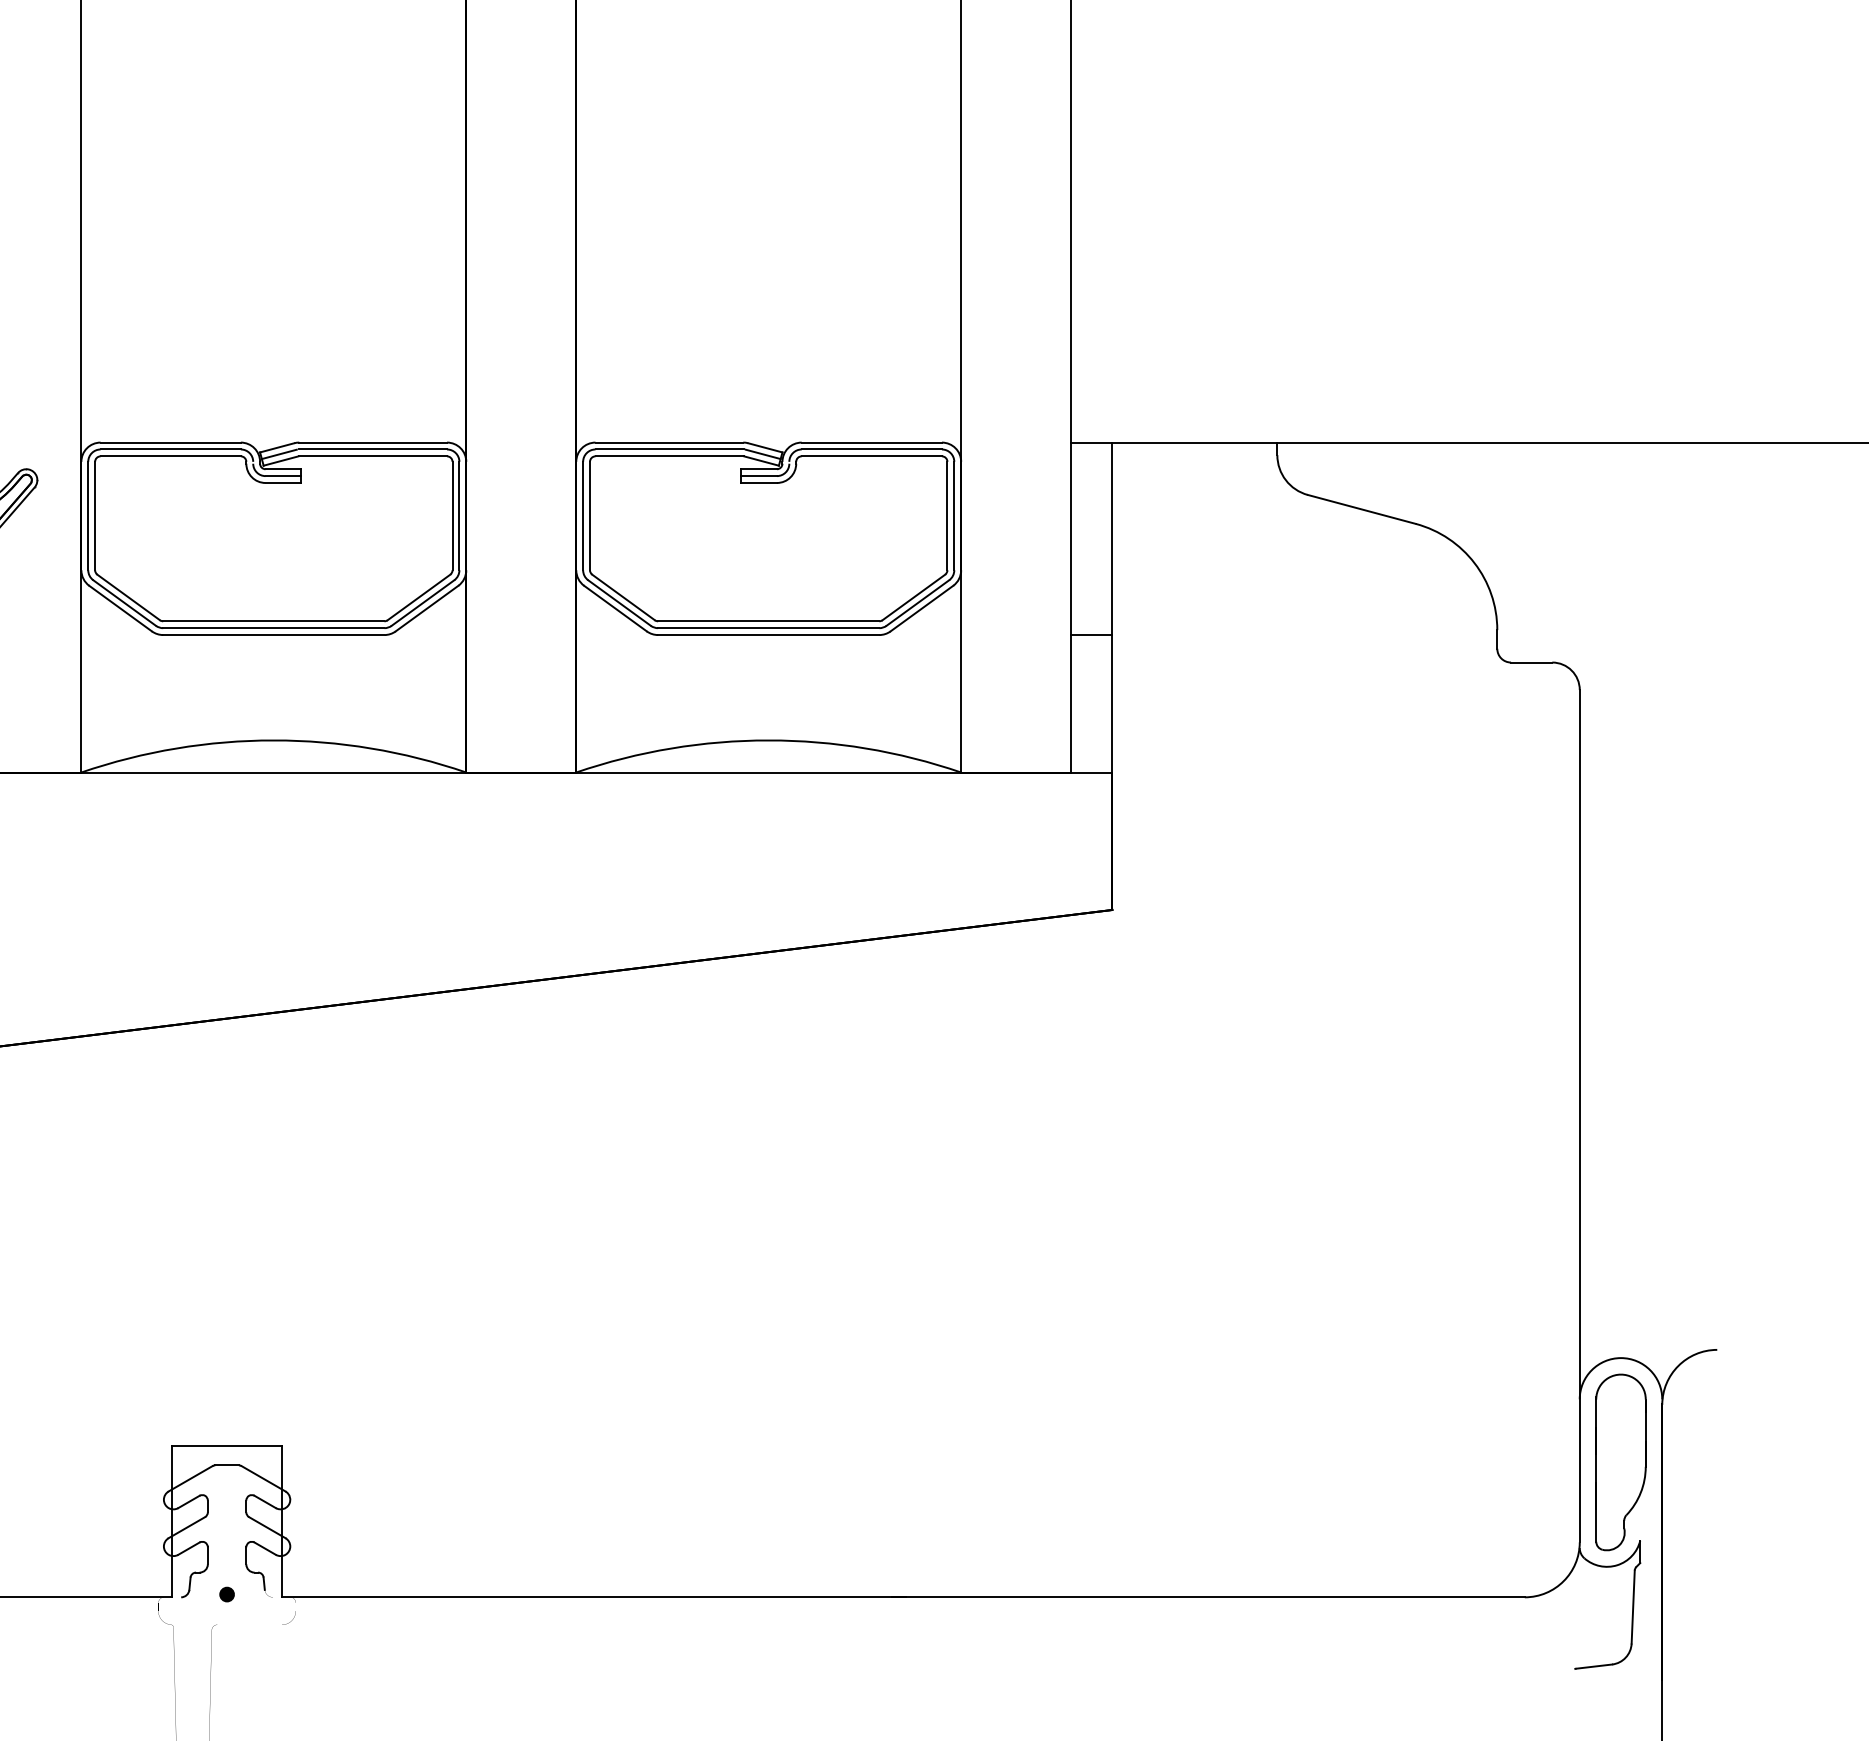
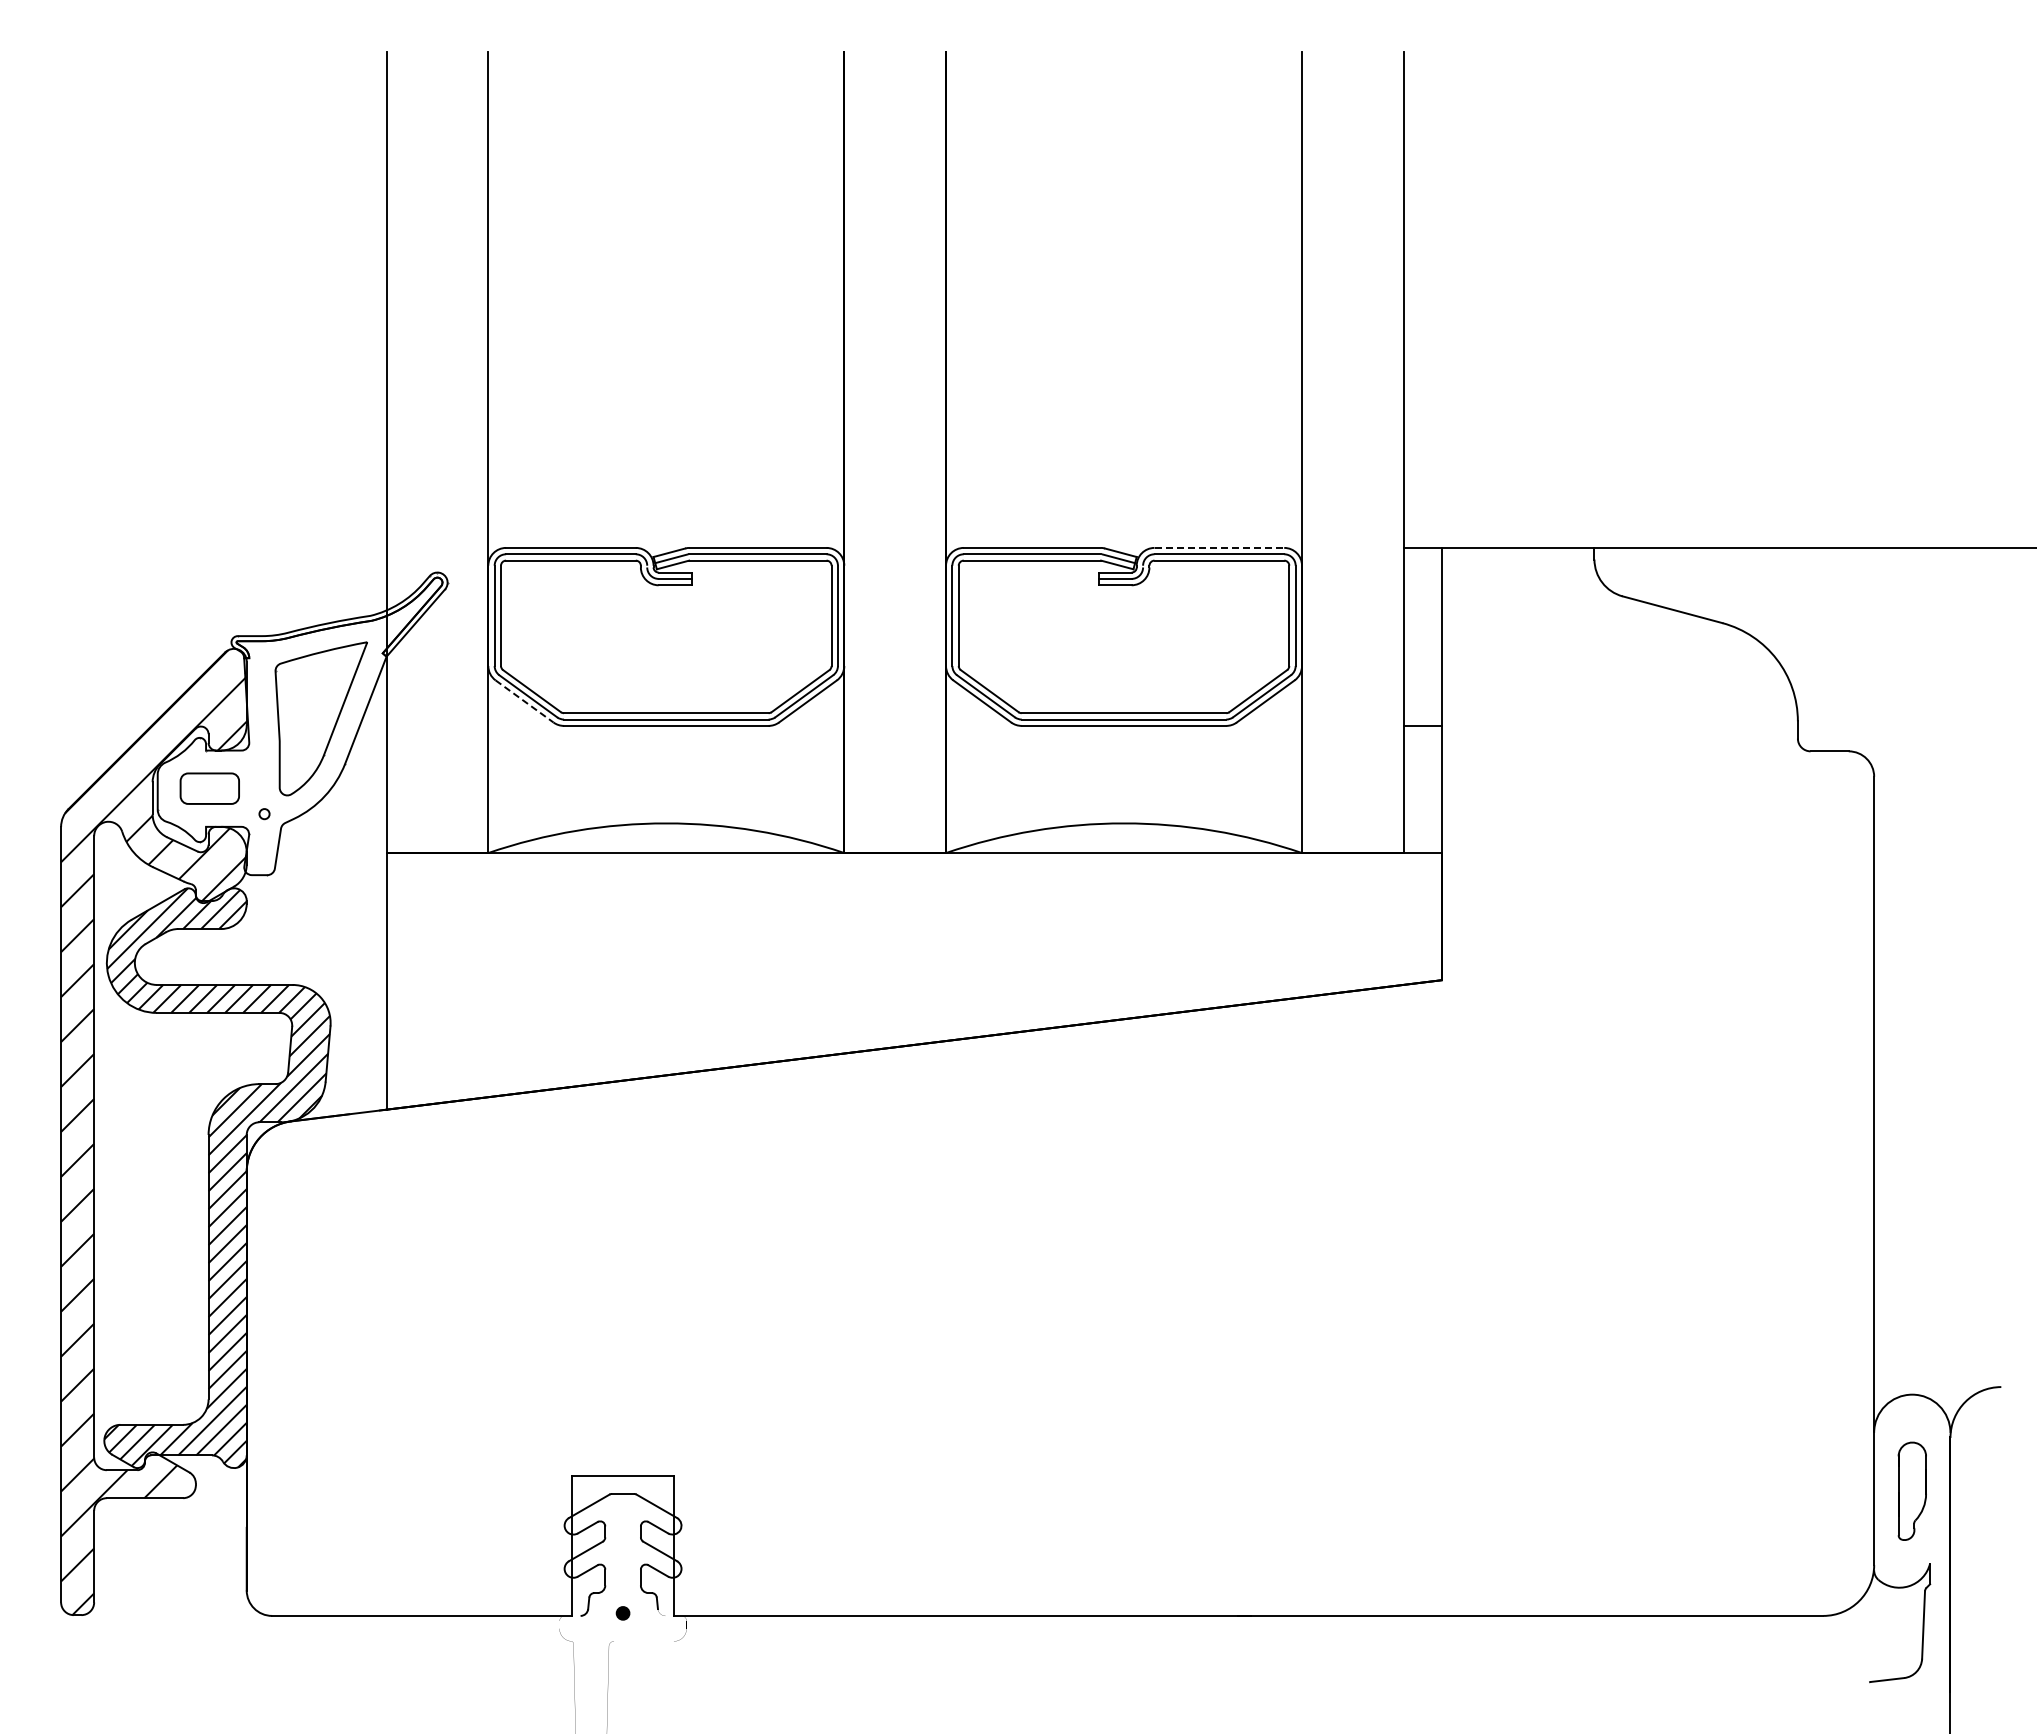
line: (871, 442) -> (1219, 547), solid -> dashed
line: (120, 608) -> (524, 701), solid -> dashed
part: (1621, 1462) -> (1912, 1491), size x0.6

